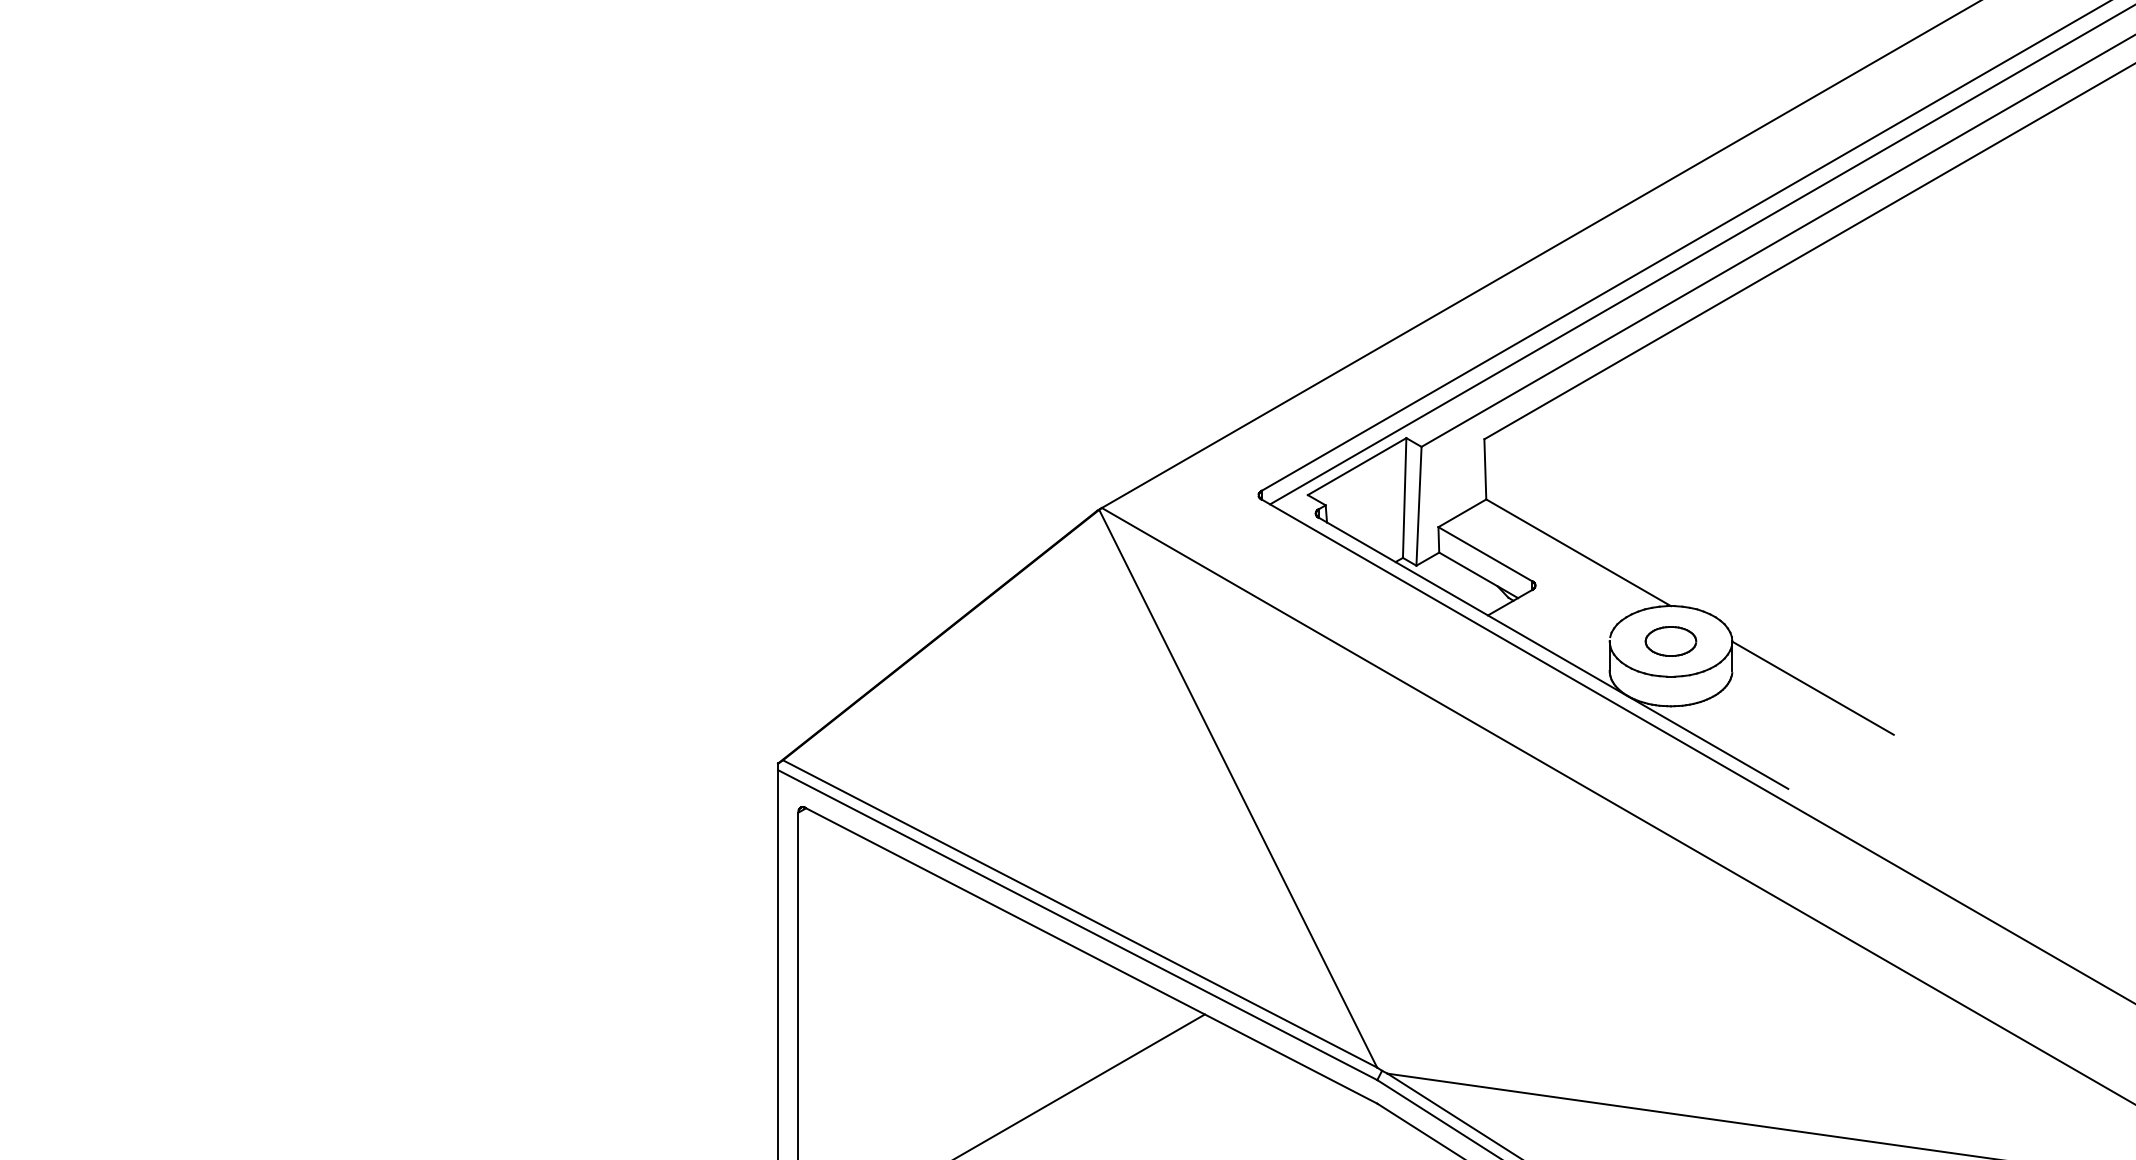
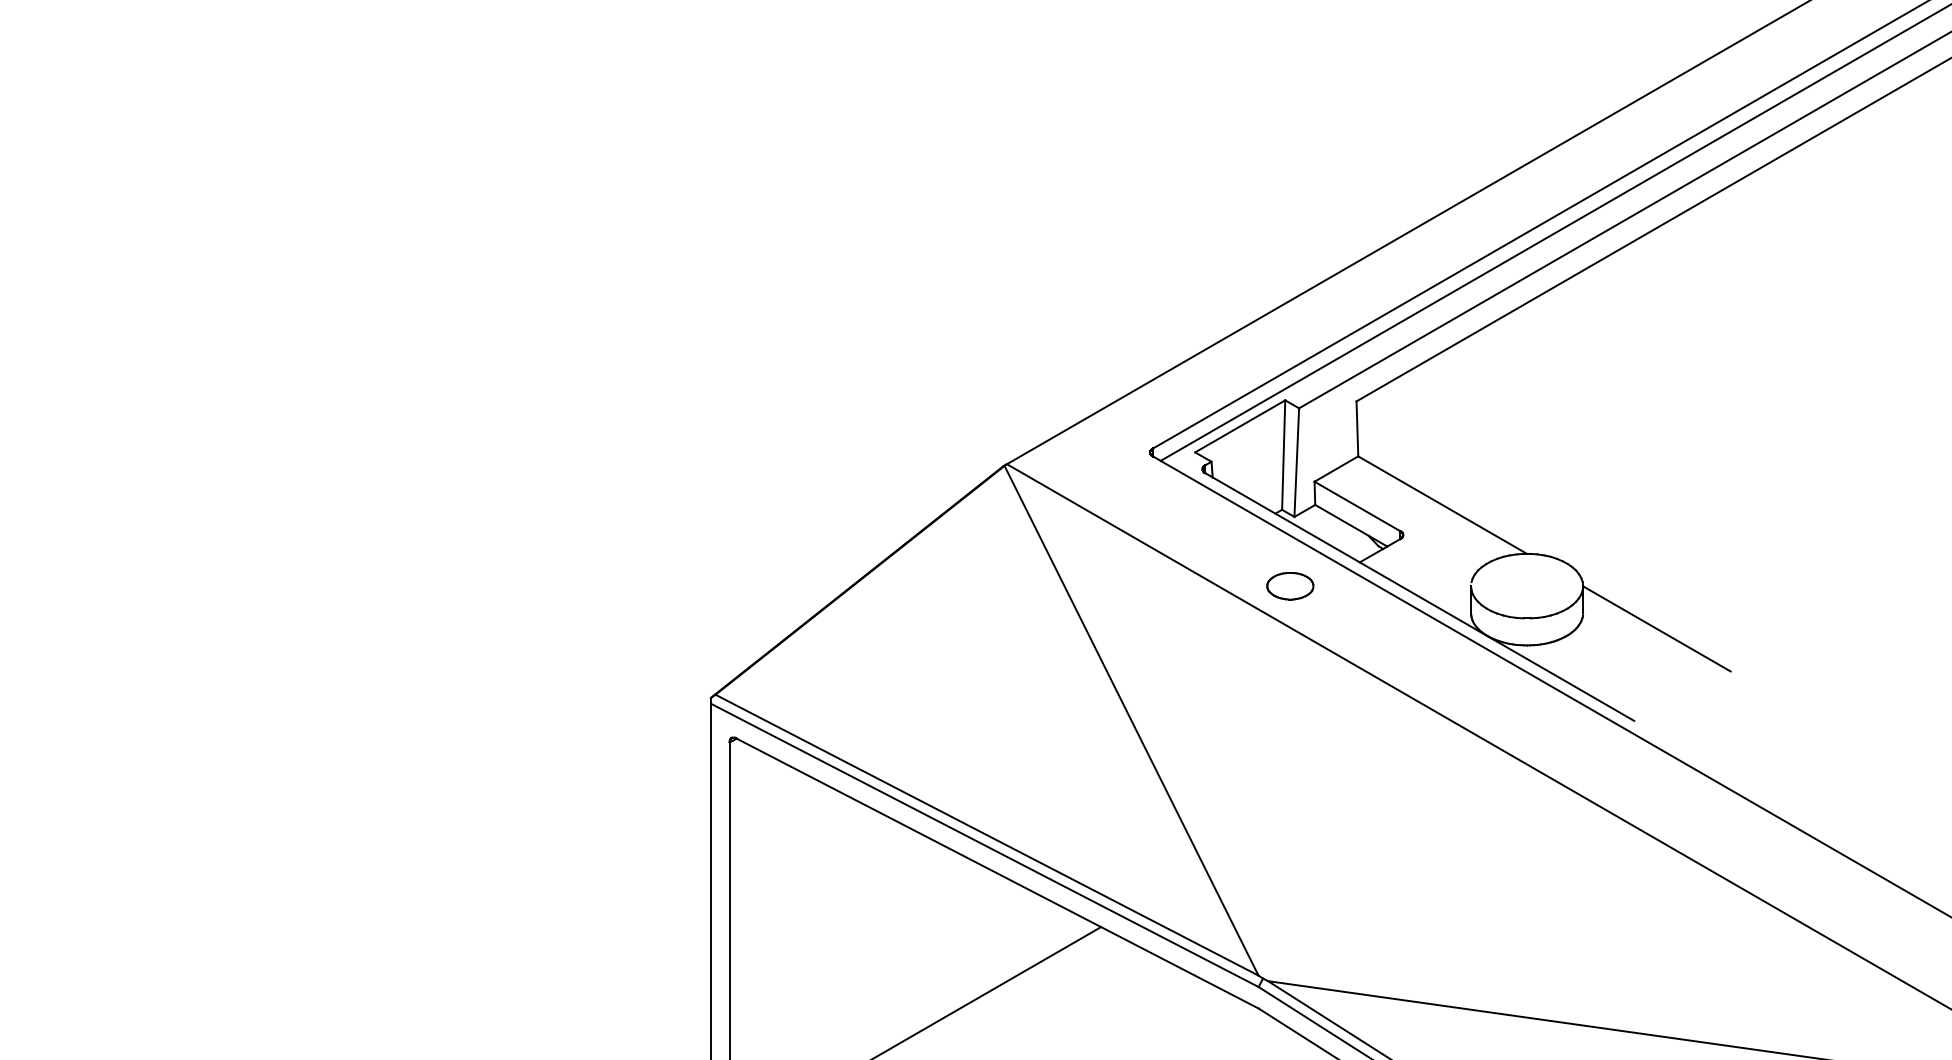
part: (1670, 641) -> (1289, 586), moved

